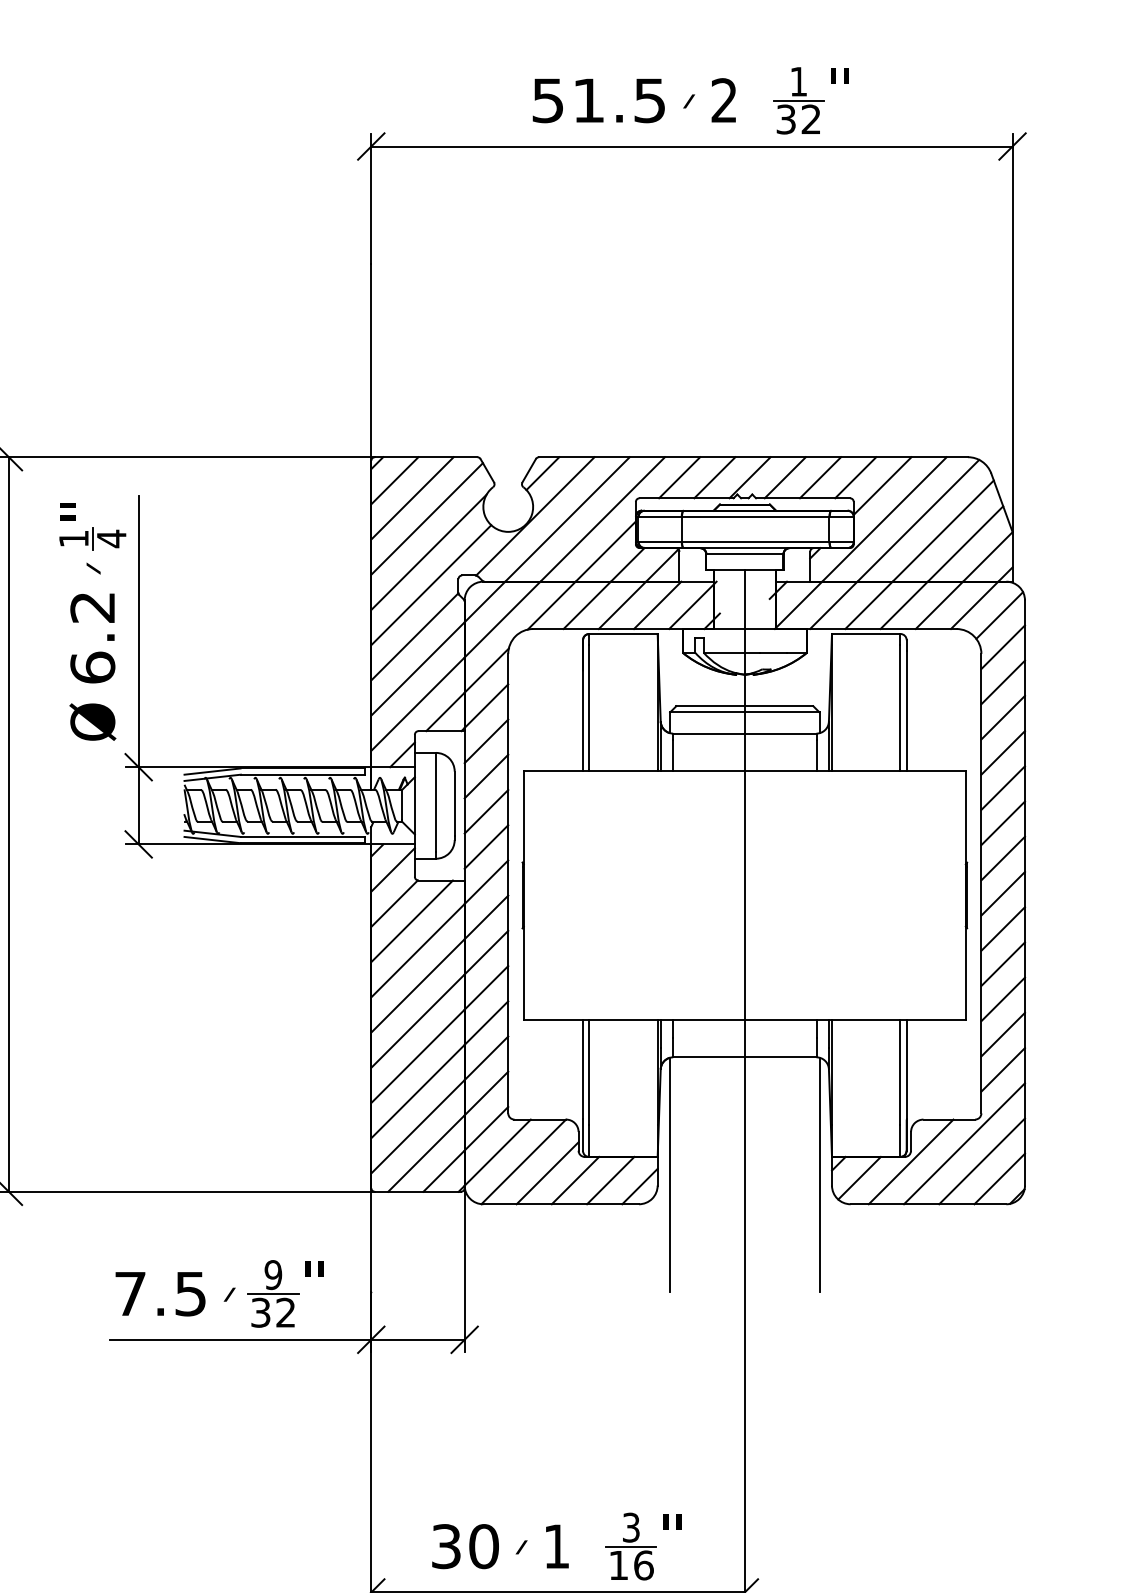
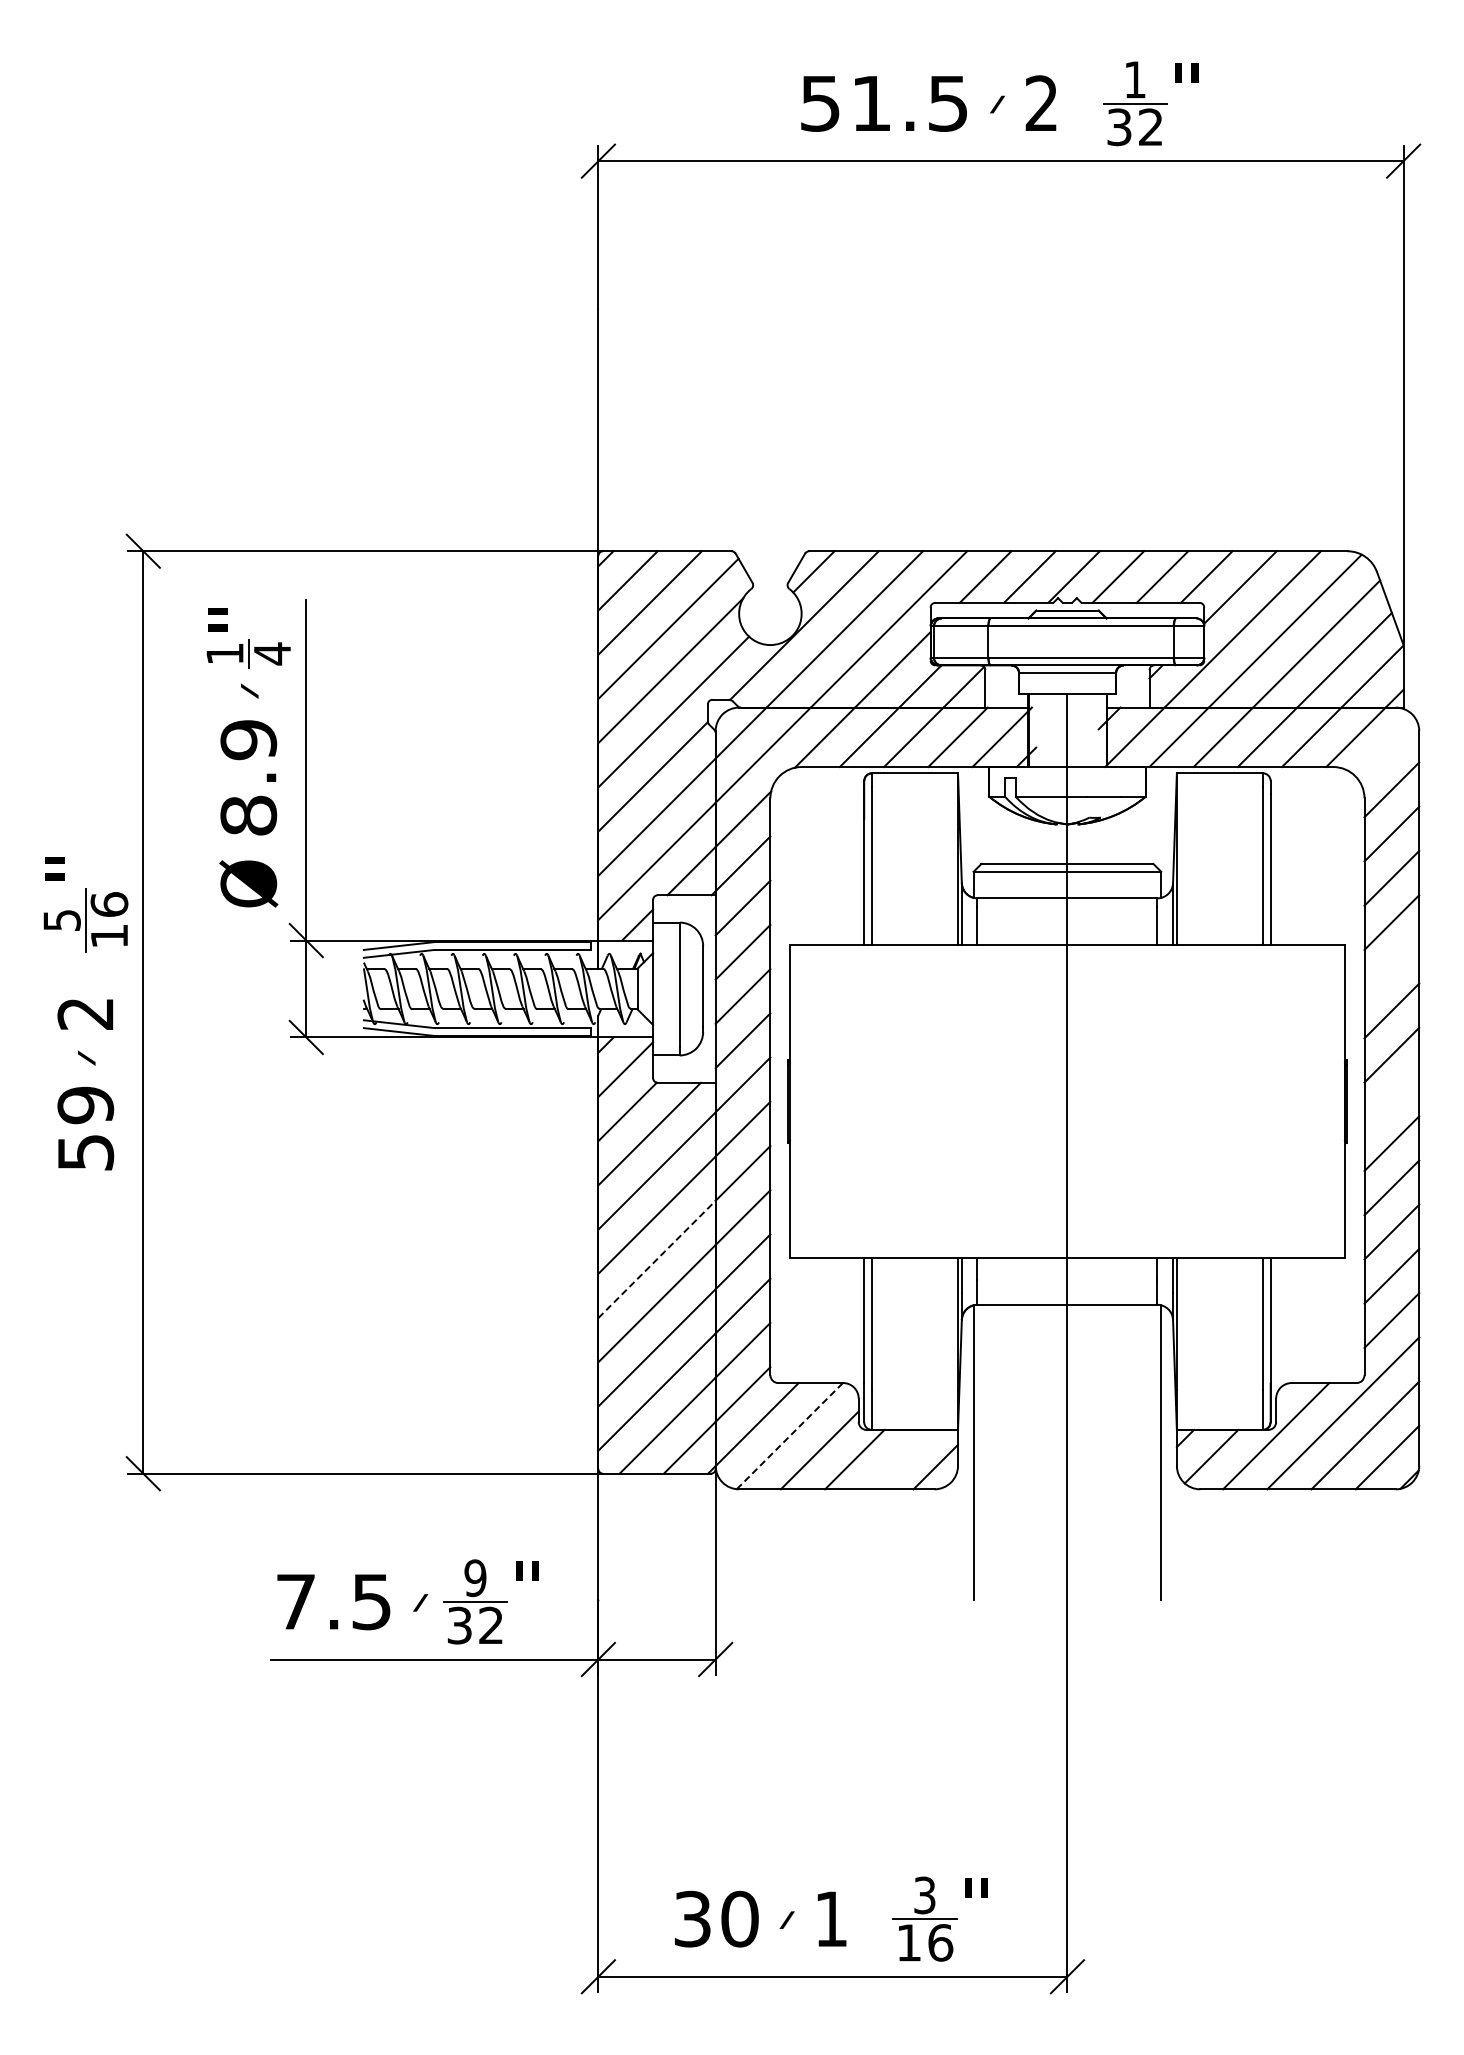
line: (999, 615) -> (1387, 749), removed
text: (92, 637) -> (248, 777), 6.2 -> 8.9
line: (1002, 787) -> (1391, 966), removed
line: (1002, 893) -> (1391, 1099), removed
line: (418, 1021) -> (657, 1259), solid -> dashed
line: (524, 1161) -> (790, 1435), solid -> dashed
line: (610, 1180) -> (898, 1459), removed

